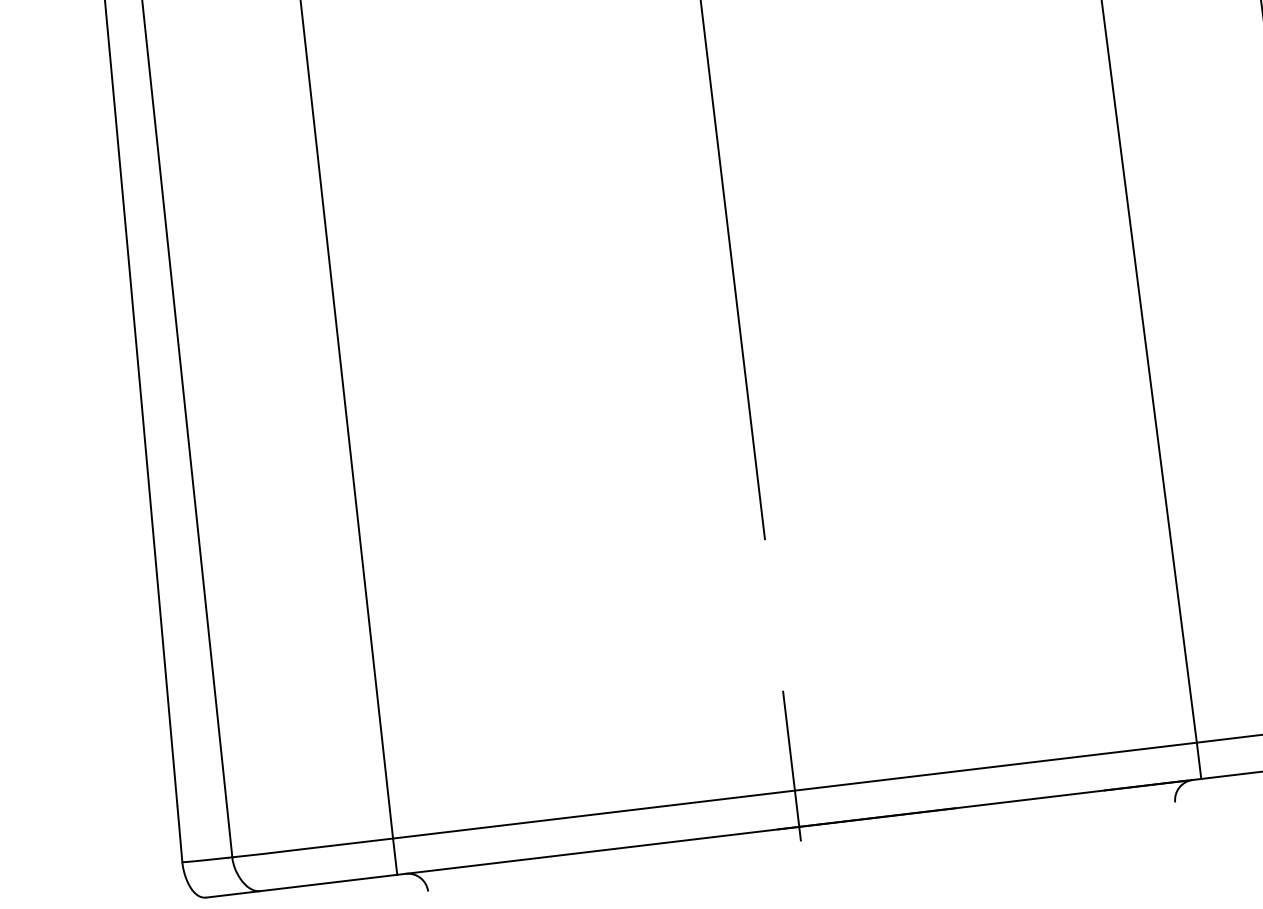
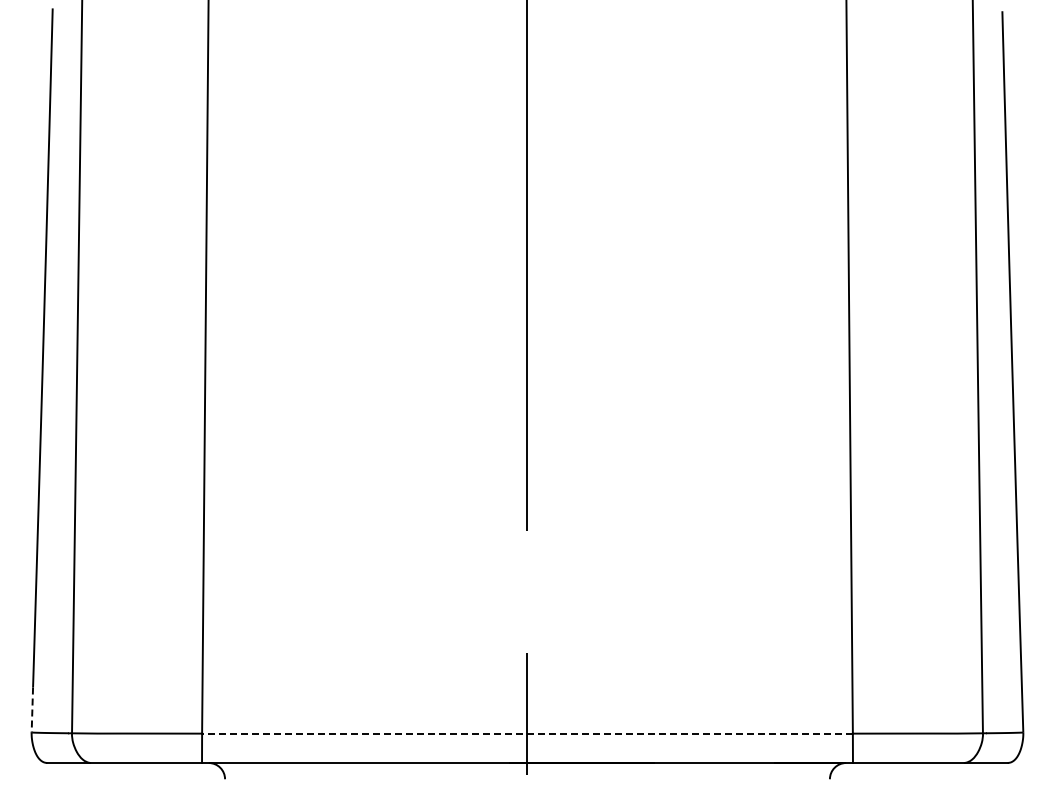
line: (793, 790) -> (526, 733), solid -> dashed
line: (180, 834) -> (32, 710), solid -> dashed

